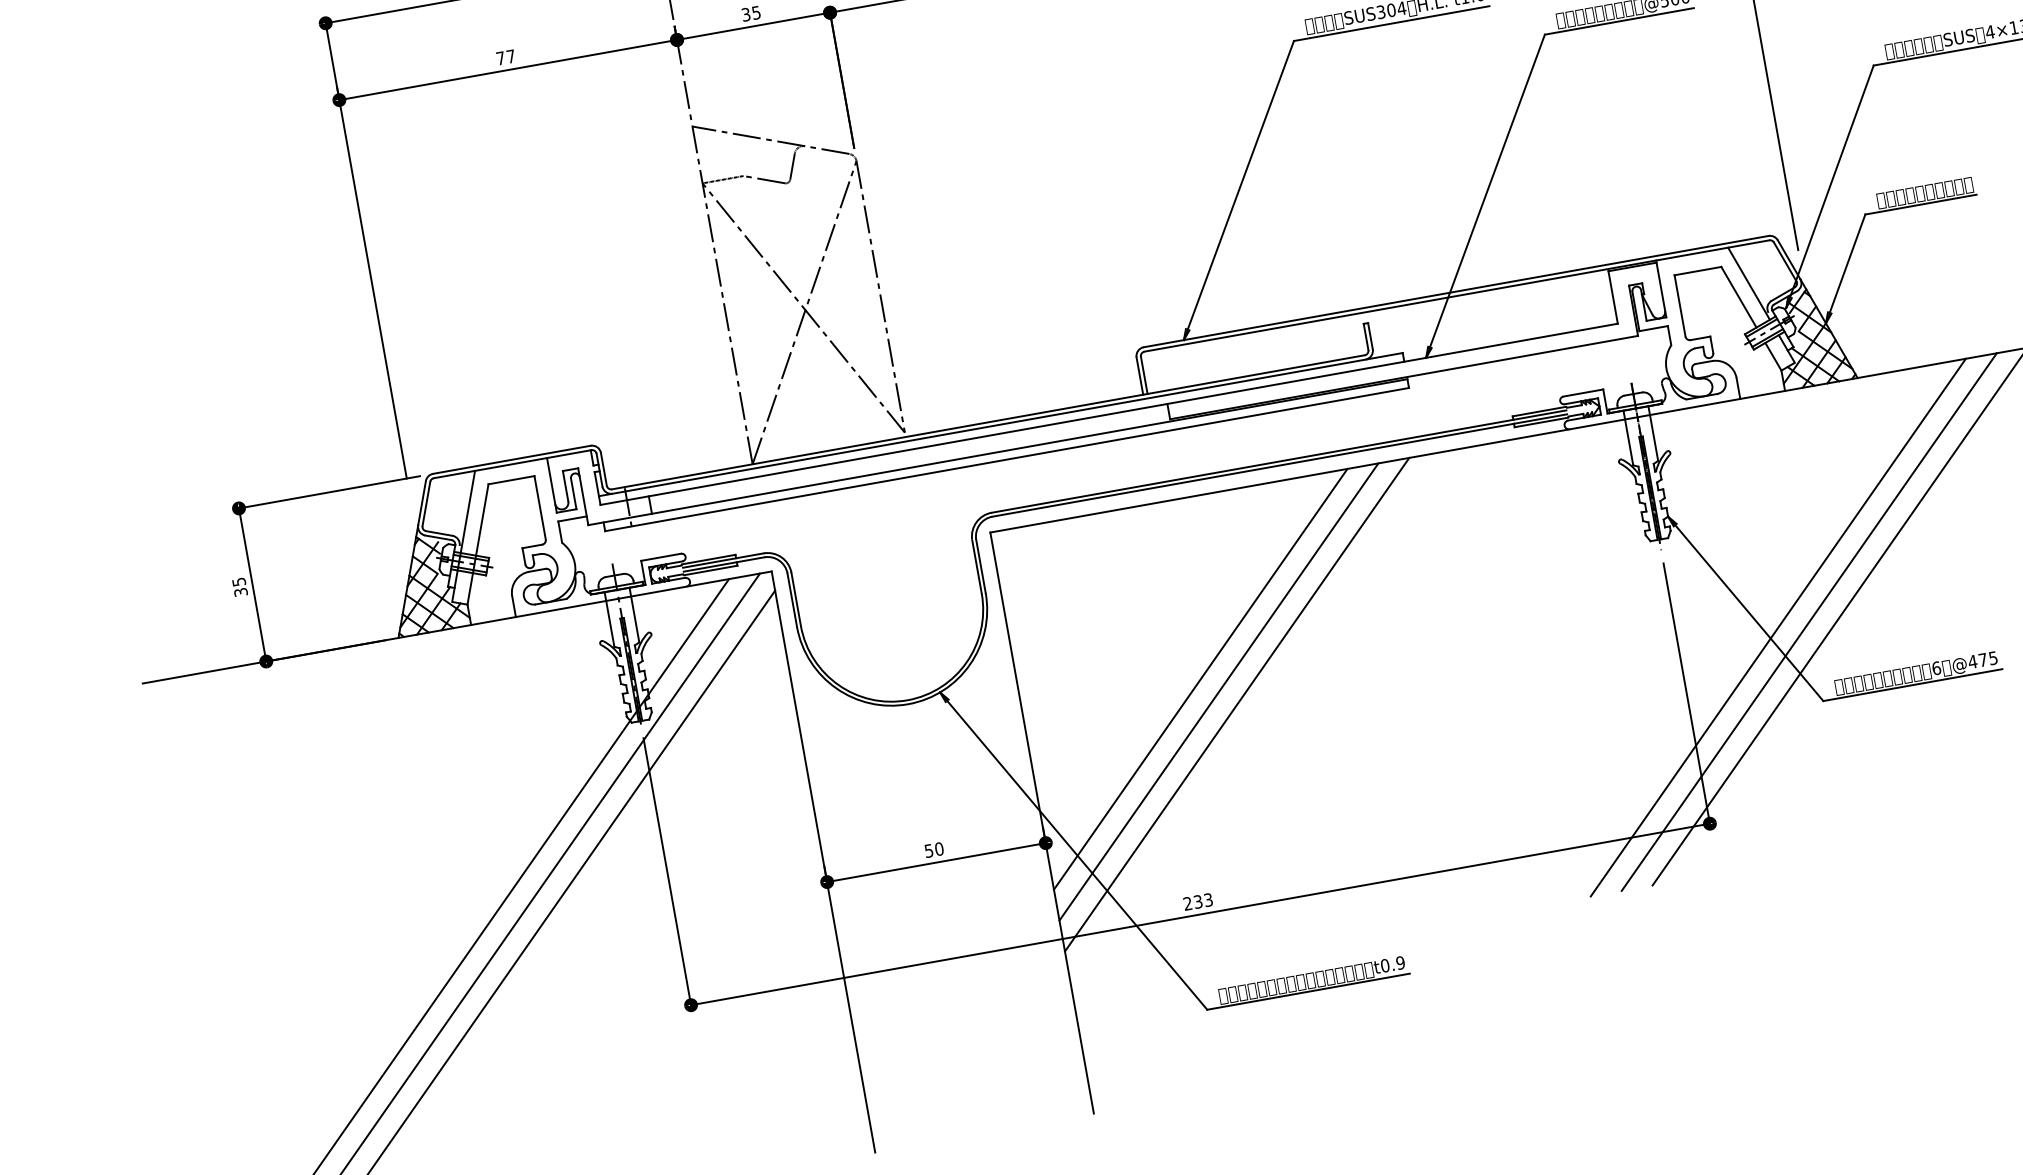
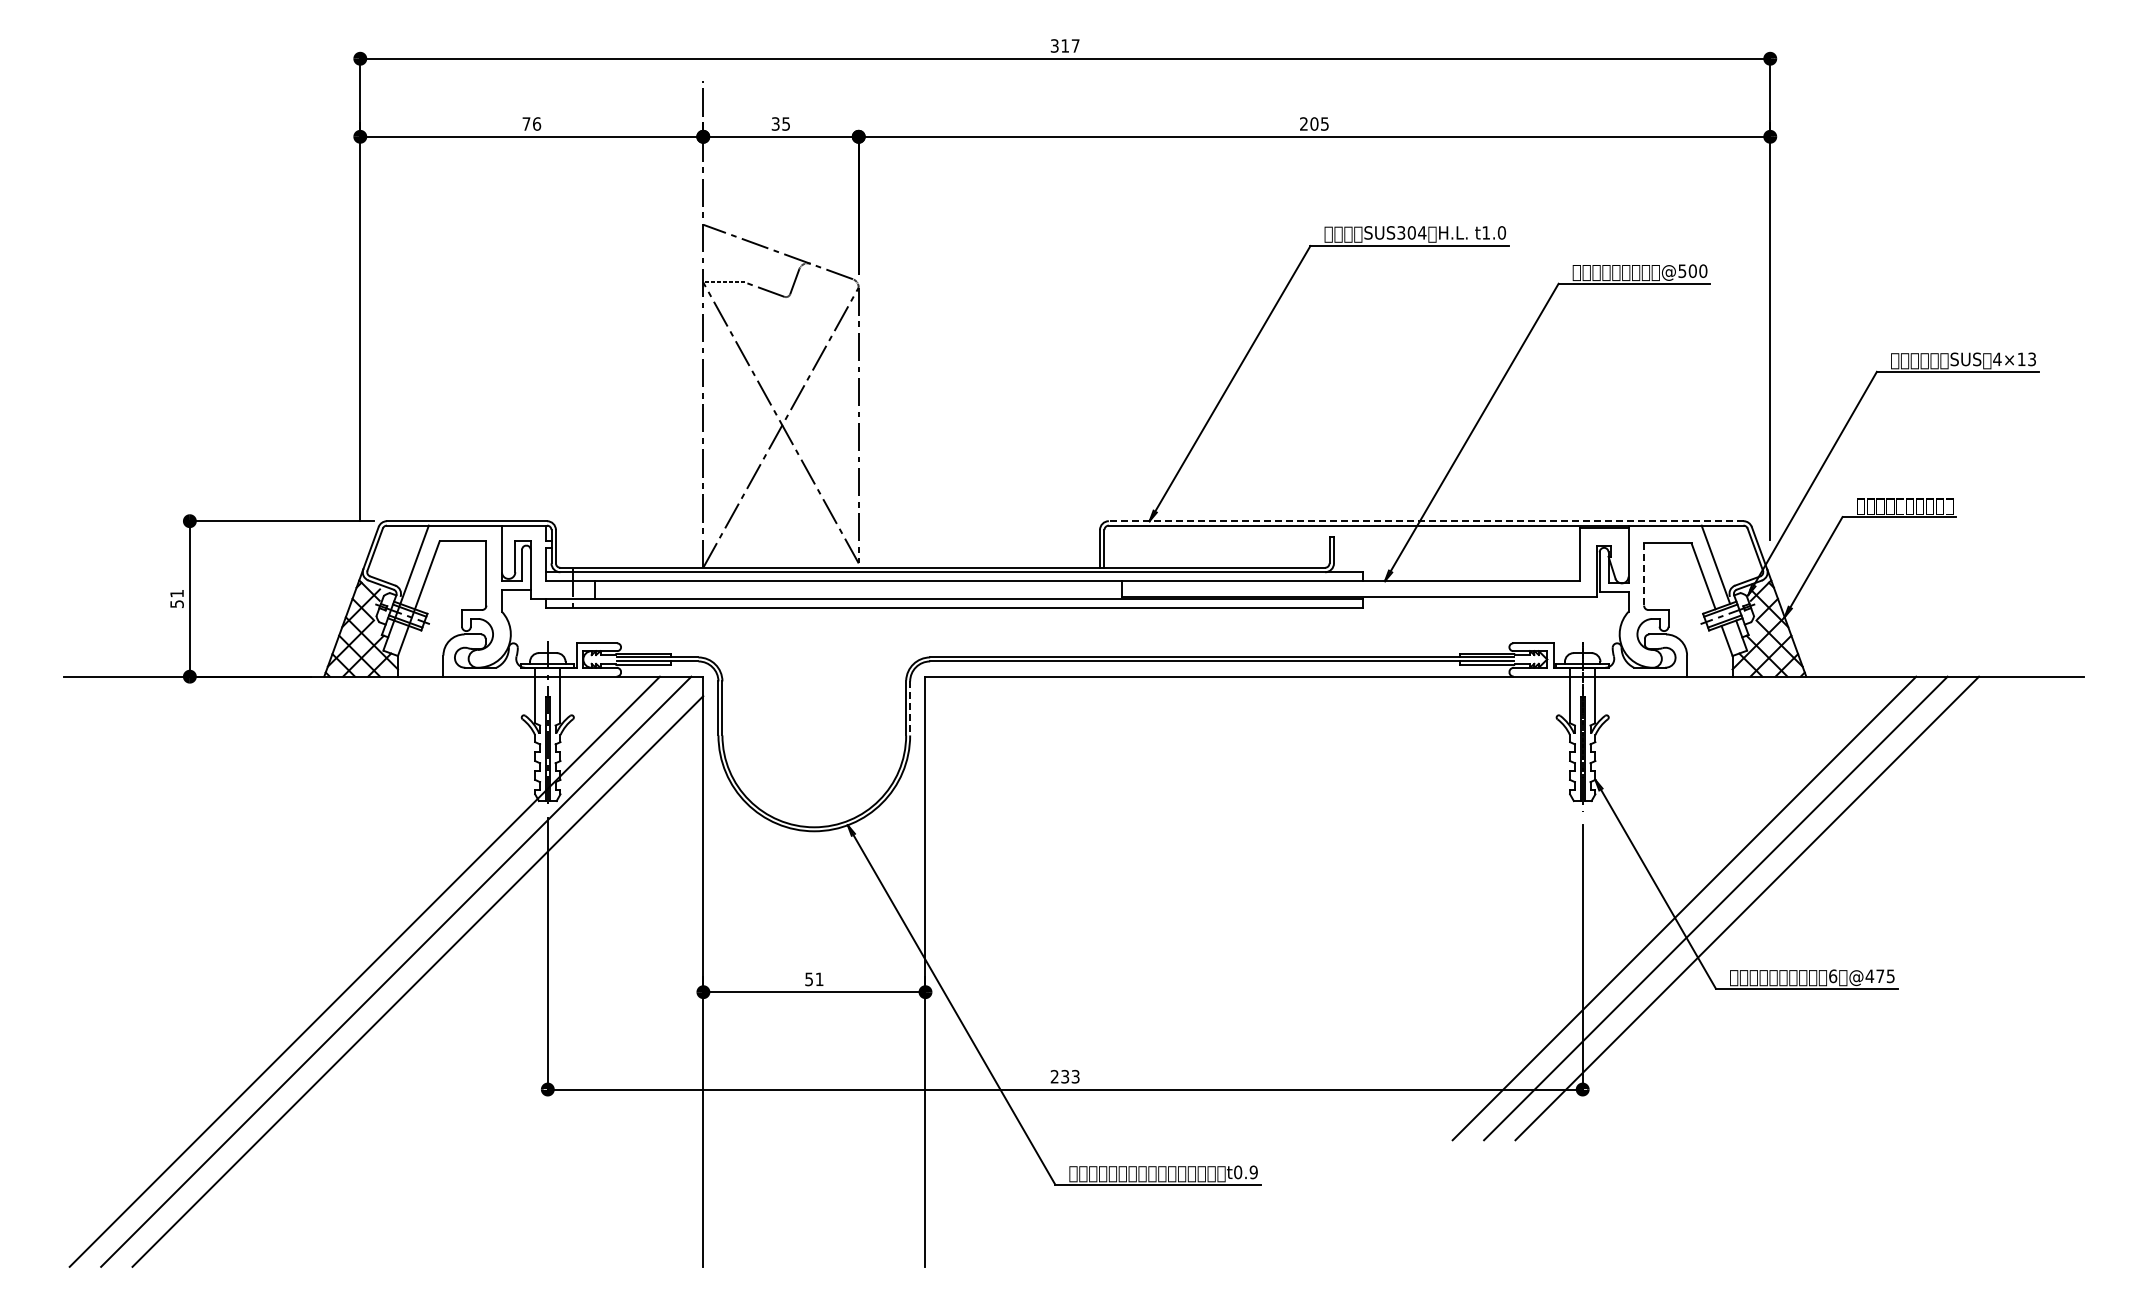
text: (511, 55) -> (537, 123), 77 -> 76
line: (1455, 292) -> (1425, 521), solid -> dashed
line: (1680, 306) -> (1644, 575), solid -> dashed
line: (981, 566) -> (910, 708), solid -> dashed
text: (239, 586) -> (176, 598), 35 -> 51
line: (1200, 678) -> (1106, 857), removed
line: (1218, 691) -> (1122, 873), removed
line: (1236, 704) -> (1137, 889), removed
text: (939, 849) -> (819, 979), 50 -> 51

